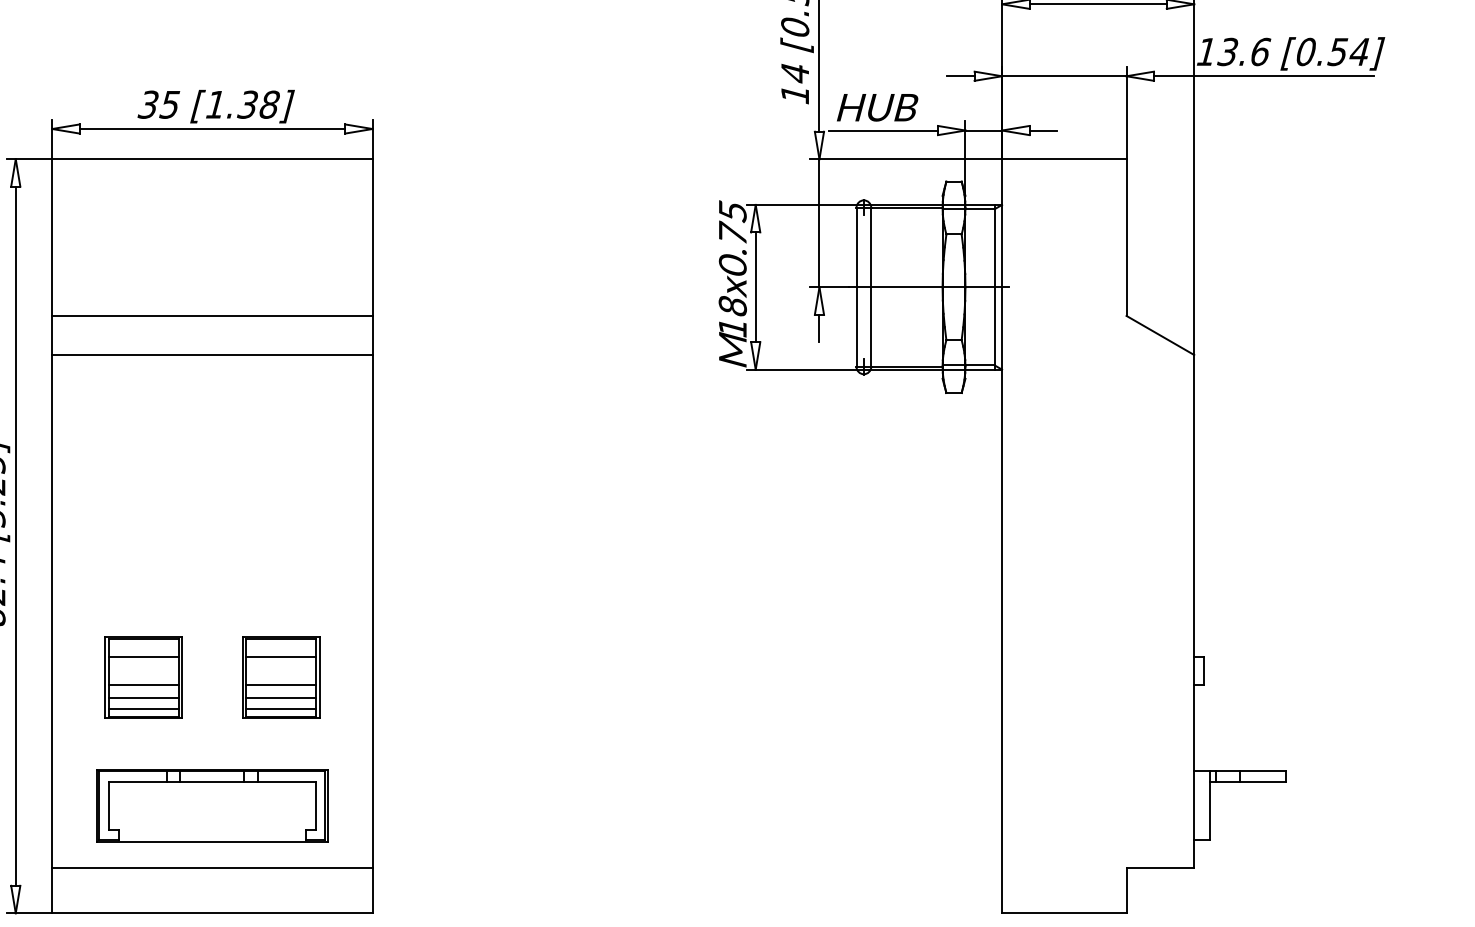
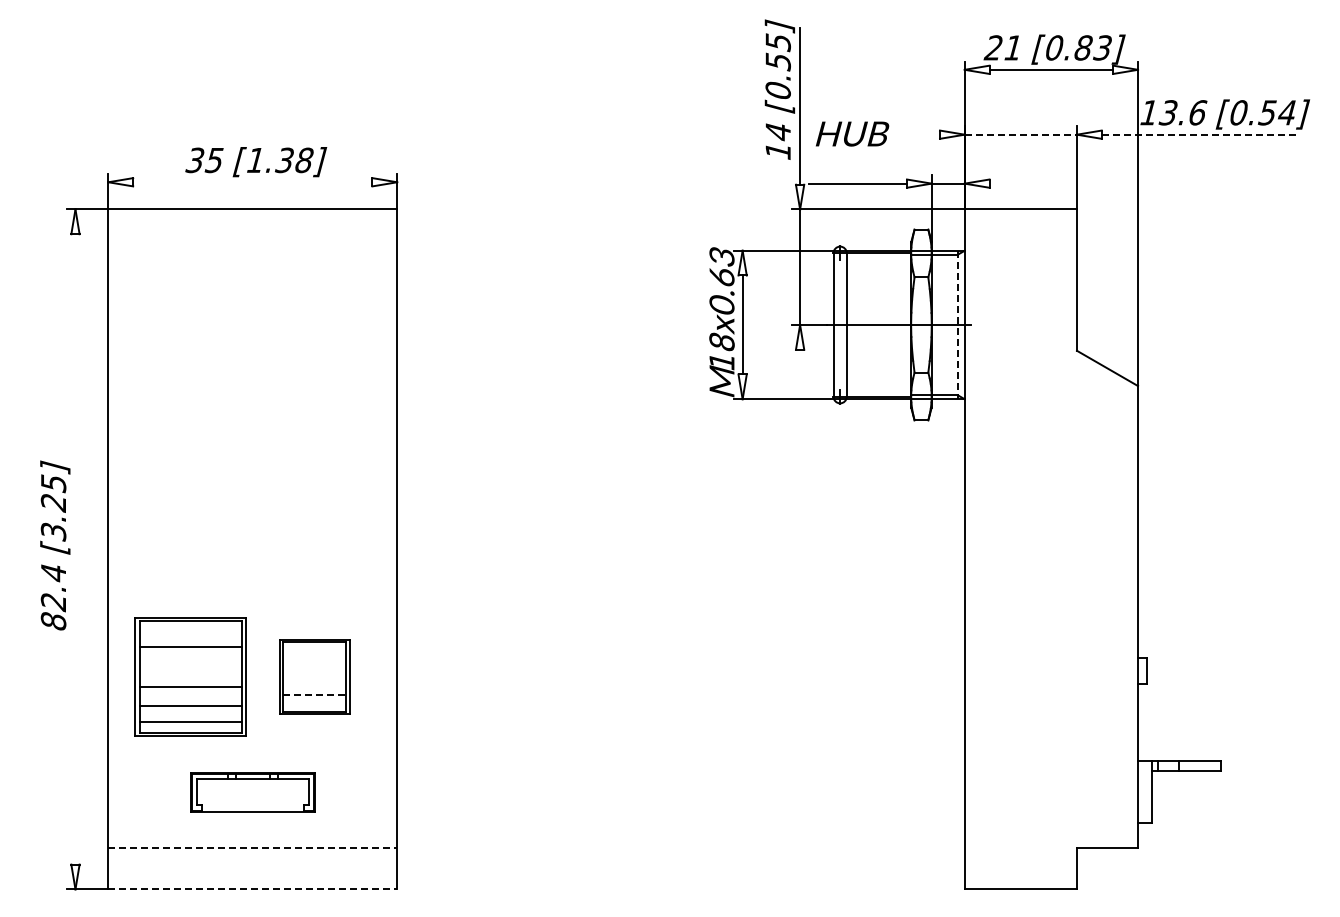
line: (960, 76) -> (927, 134), removed
line: (1065, 76) -> (1021, 134), solid -> dashed
line: (1264, 76) -> (1201, 134), solid -> dashed
text: (877, 107) -> (852, 133), moved
line: (212, 129) -> (252, 182), removed
line: (1042, 130) -> (1001, 183), removed
text: (732, 222) -> (721, 266), x0.75 -> x0.63
line: (995, 287) -> (958, 325), solid -> dashed
line: (212, 315) -> (252, 350), removed
line: (819, 327) -> (800, 361), removed
line: (212, 355) -> (252, 386), removed
line: (15, 536) -> (75, 549), removed
line: (280, 657) -> (314, 658), removed
part: (143, 677) -> (190, 676), size x1.6
line: (280, 684) -> (314, 683), removed
line: (280, 698) -> (314, 695), solid -> dashed
line: (280, 709) -> (314, 705), removed
part: (212, 805) -> (252, 792), size x0.6
line: (213, 867) -> (253, 848), solid -> dashed
line: (213, 913) -> (253, 889), solid -> dashed

